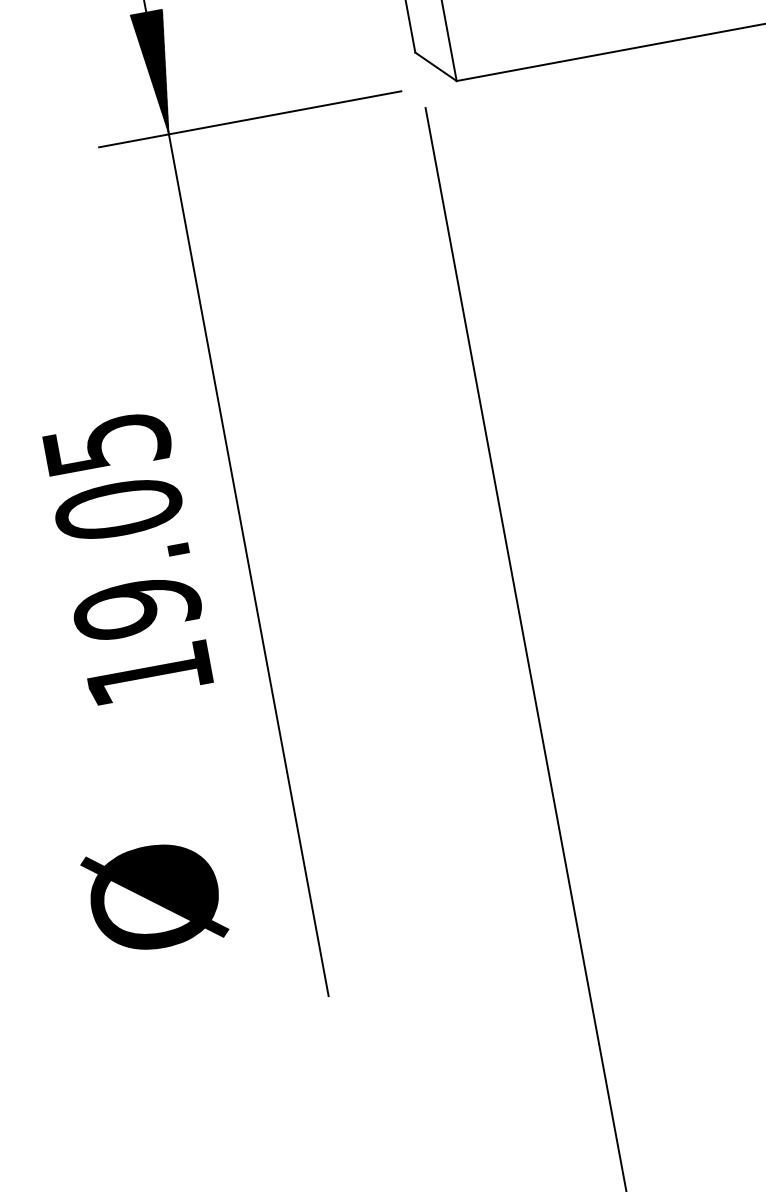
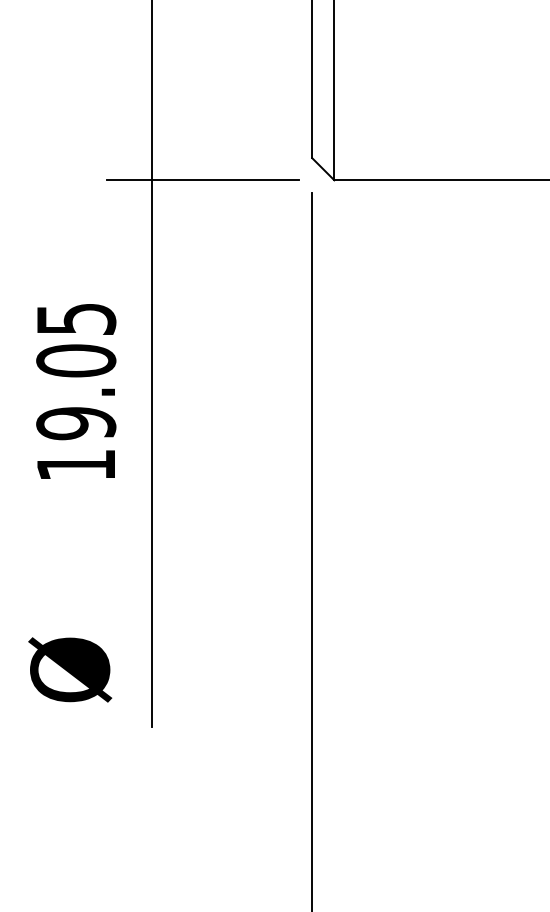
hatch: (157, 73) -> (151, 141), removed
text: (128, 557) -> (76, 391), moved
text: (155, 896) -> (70, 669), moved

